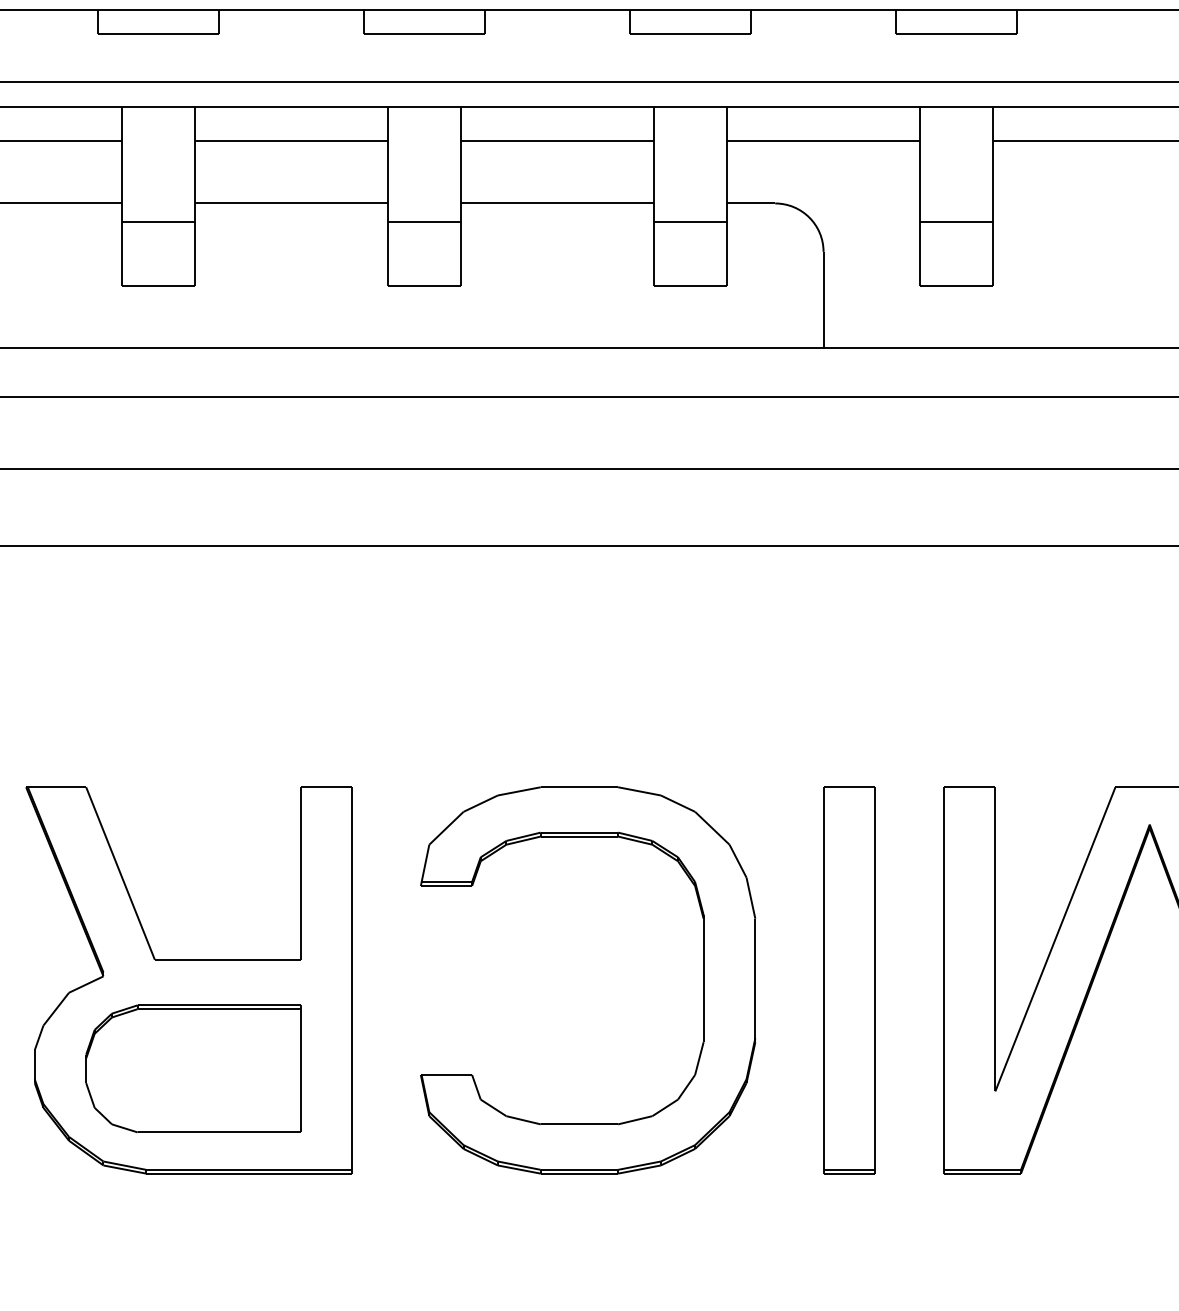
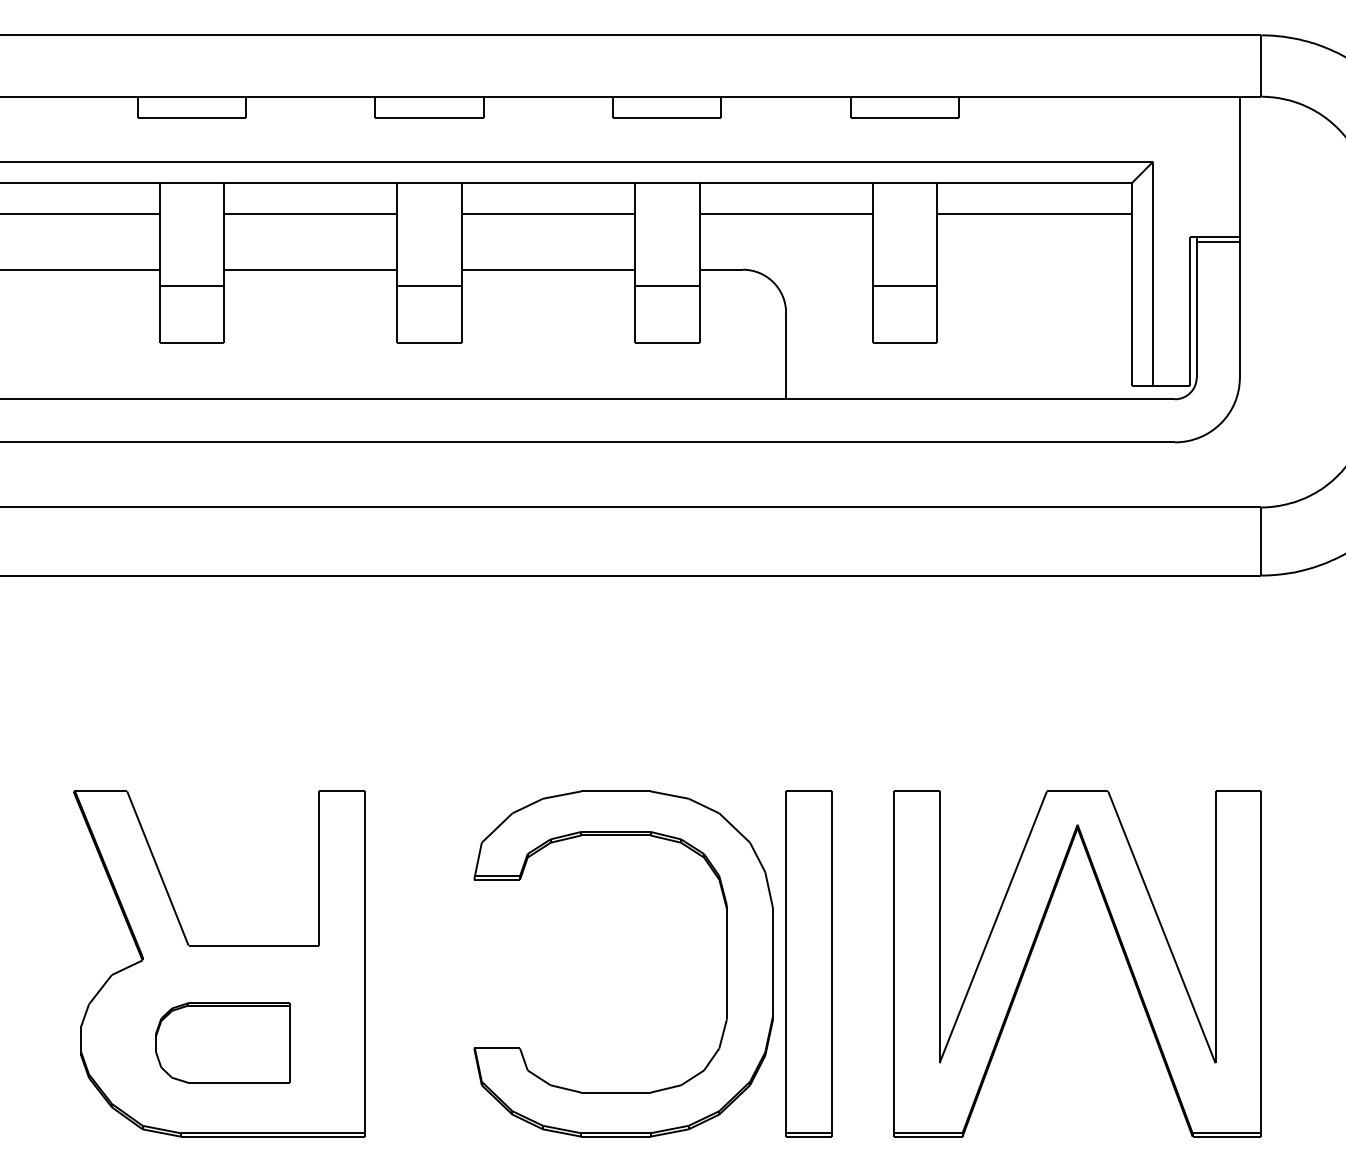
part: (703, 979) -> (726, 963), moved
part: (192, 1068) -> (222, 1042), size x0.7

